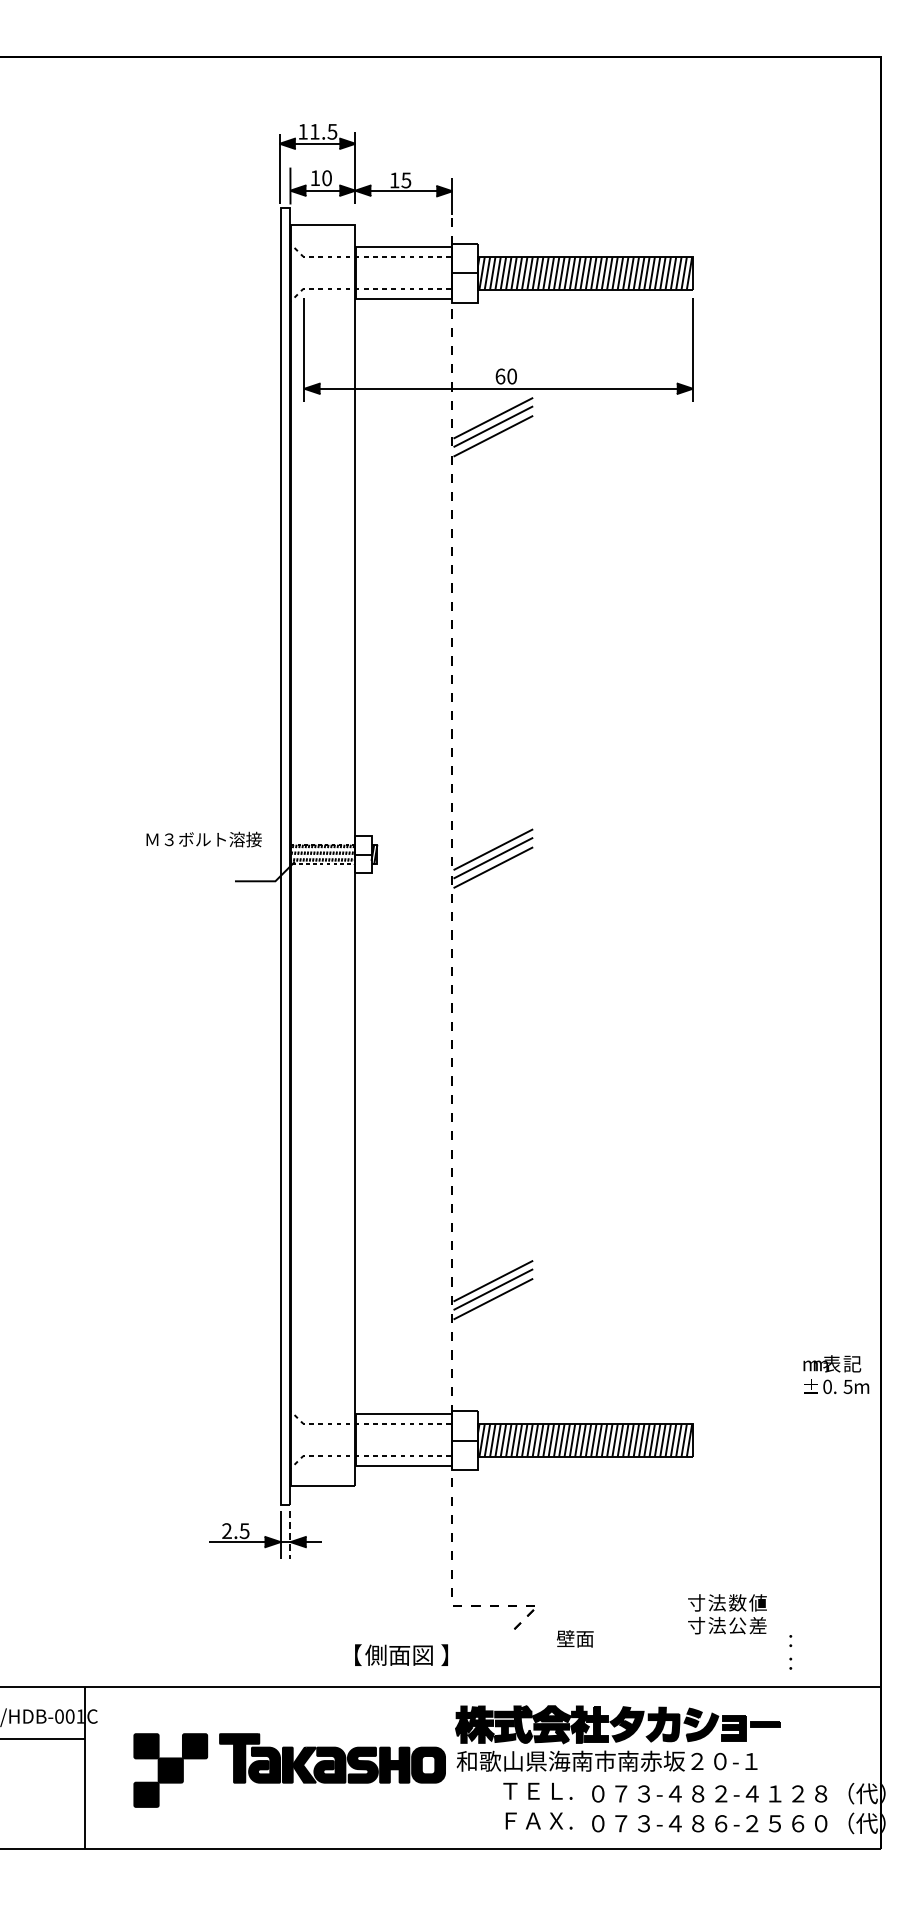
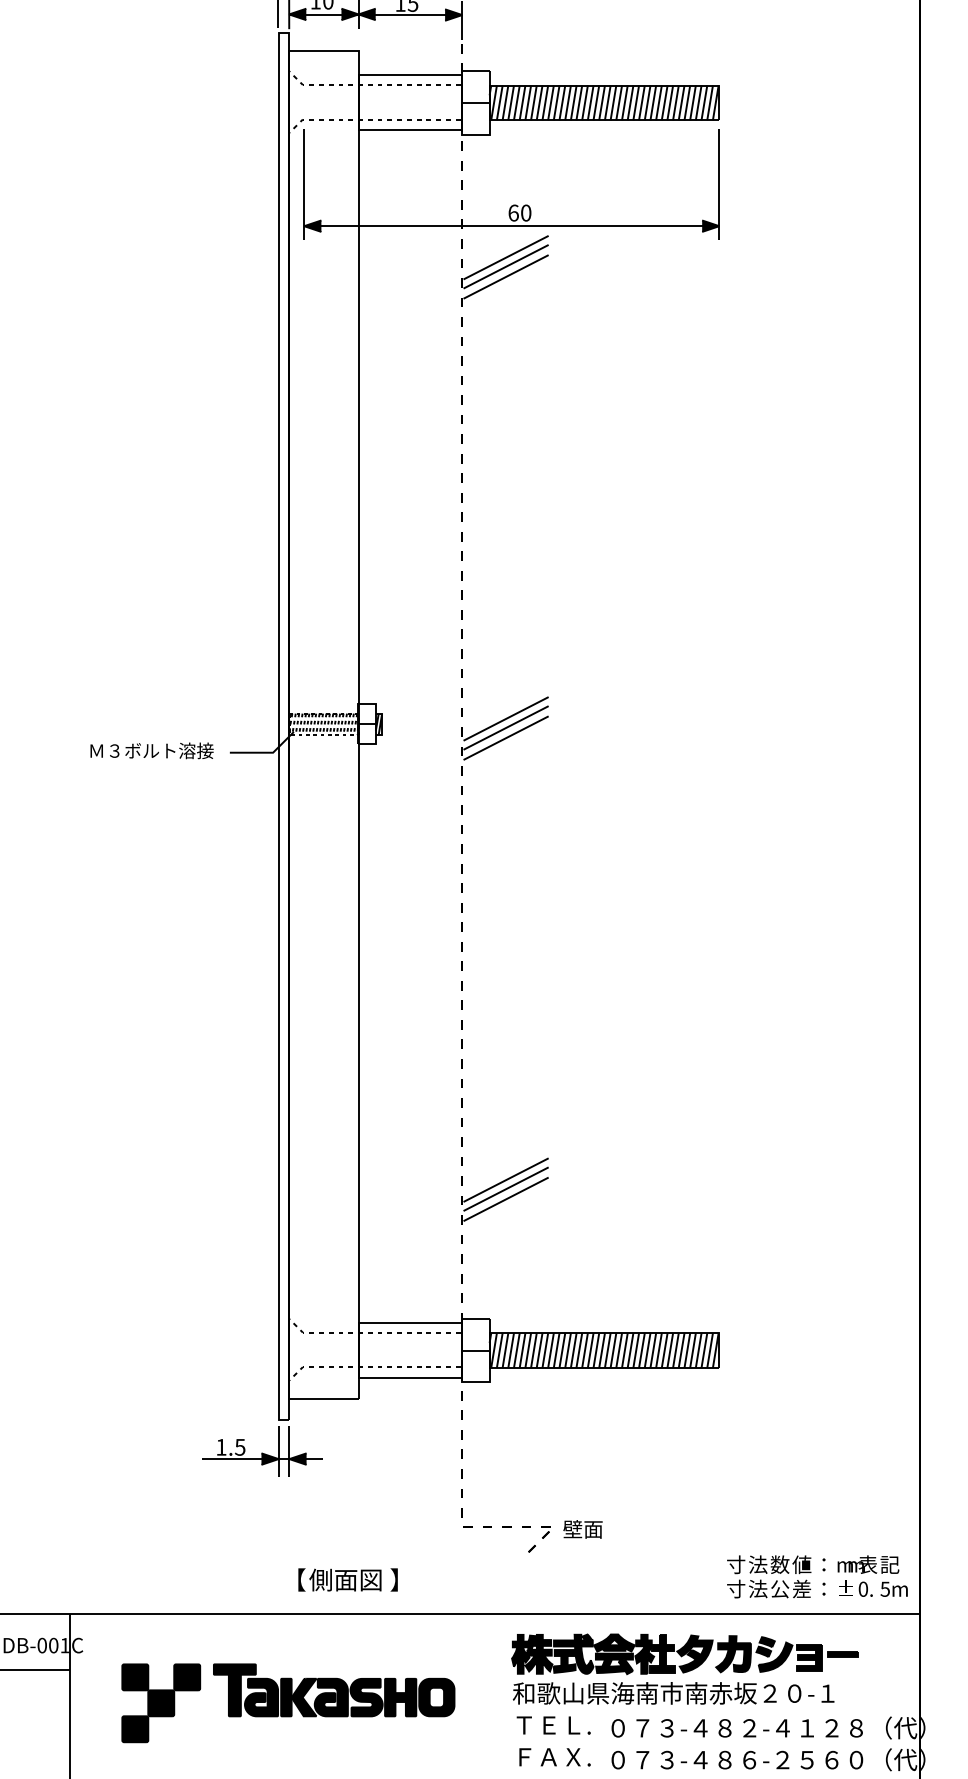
text: (203, 839) -> (151, 750), moved
text: (836, 1374) -> (872, 1576), moved
text: (226, 1530) -> (220, 1446), 2.5 -> 1.5
line: (290, 1535) -> (289, 1452), dashed -> solid
text: (727, 1614) -> (769, 1577), moved
text: (575, 1638) -> (583, 1529), moved
text: (401, 1654) -> (348, 1579), moved
part: (617, 1738) -> (684, 1669), moved

